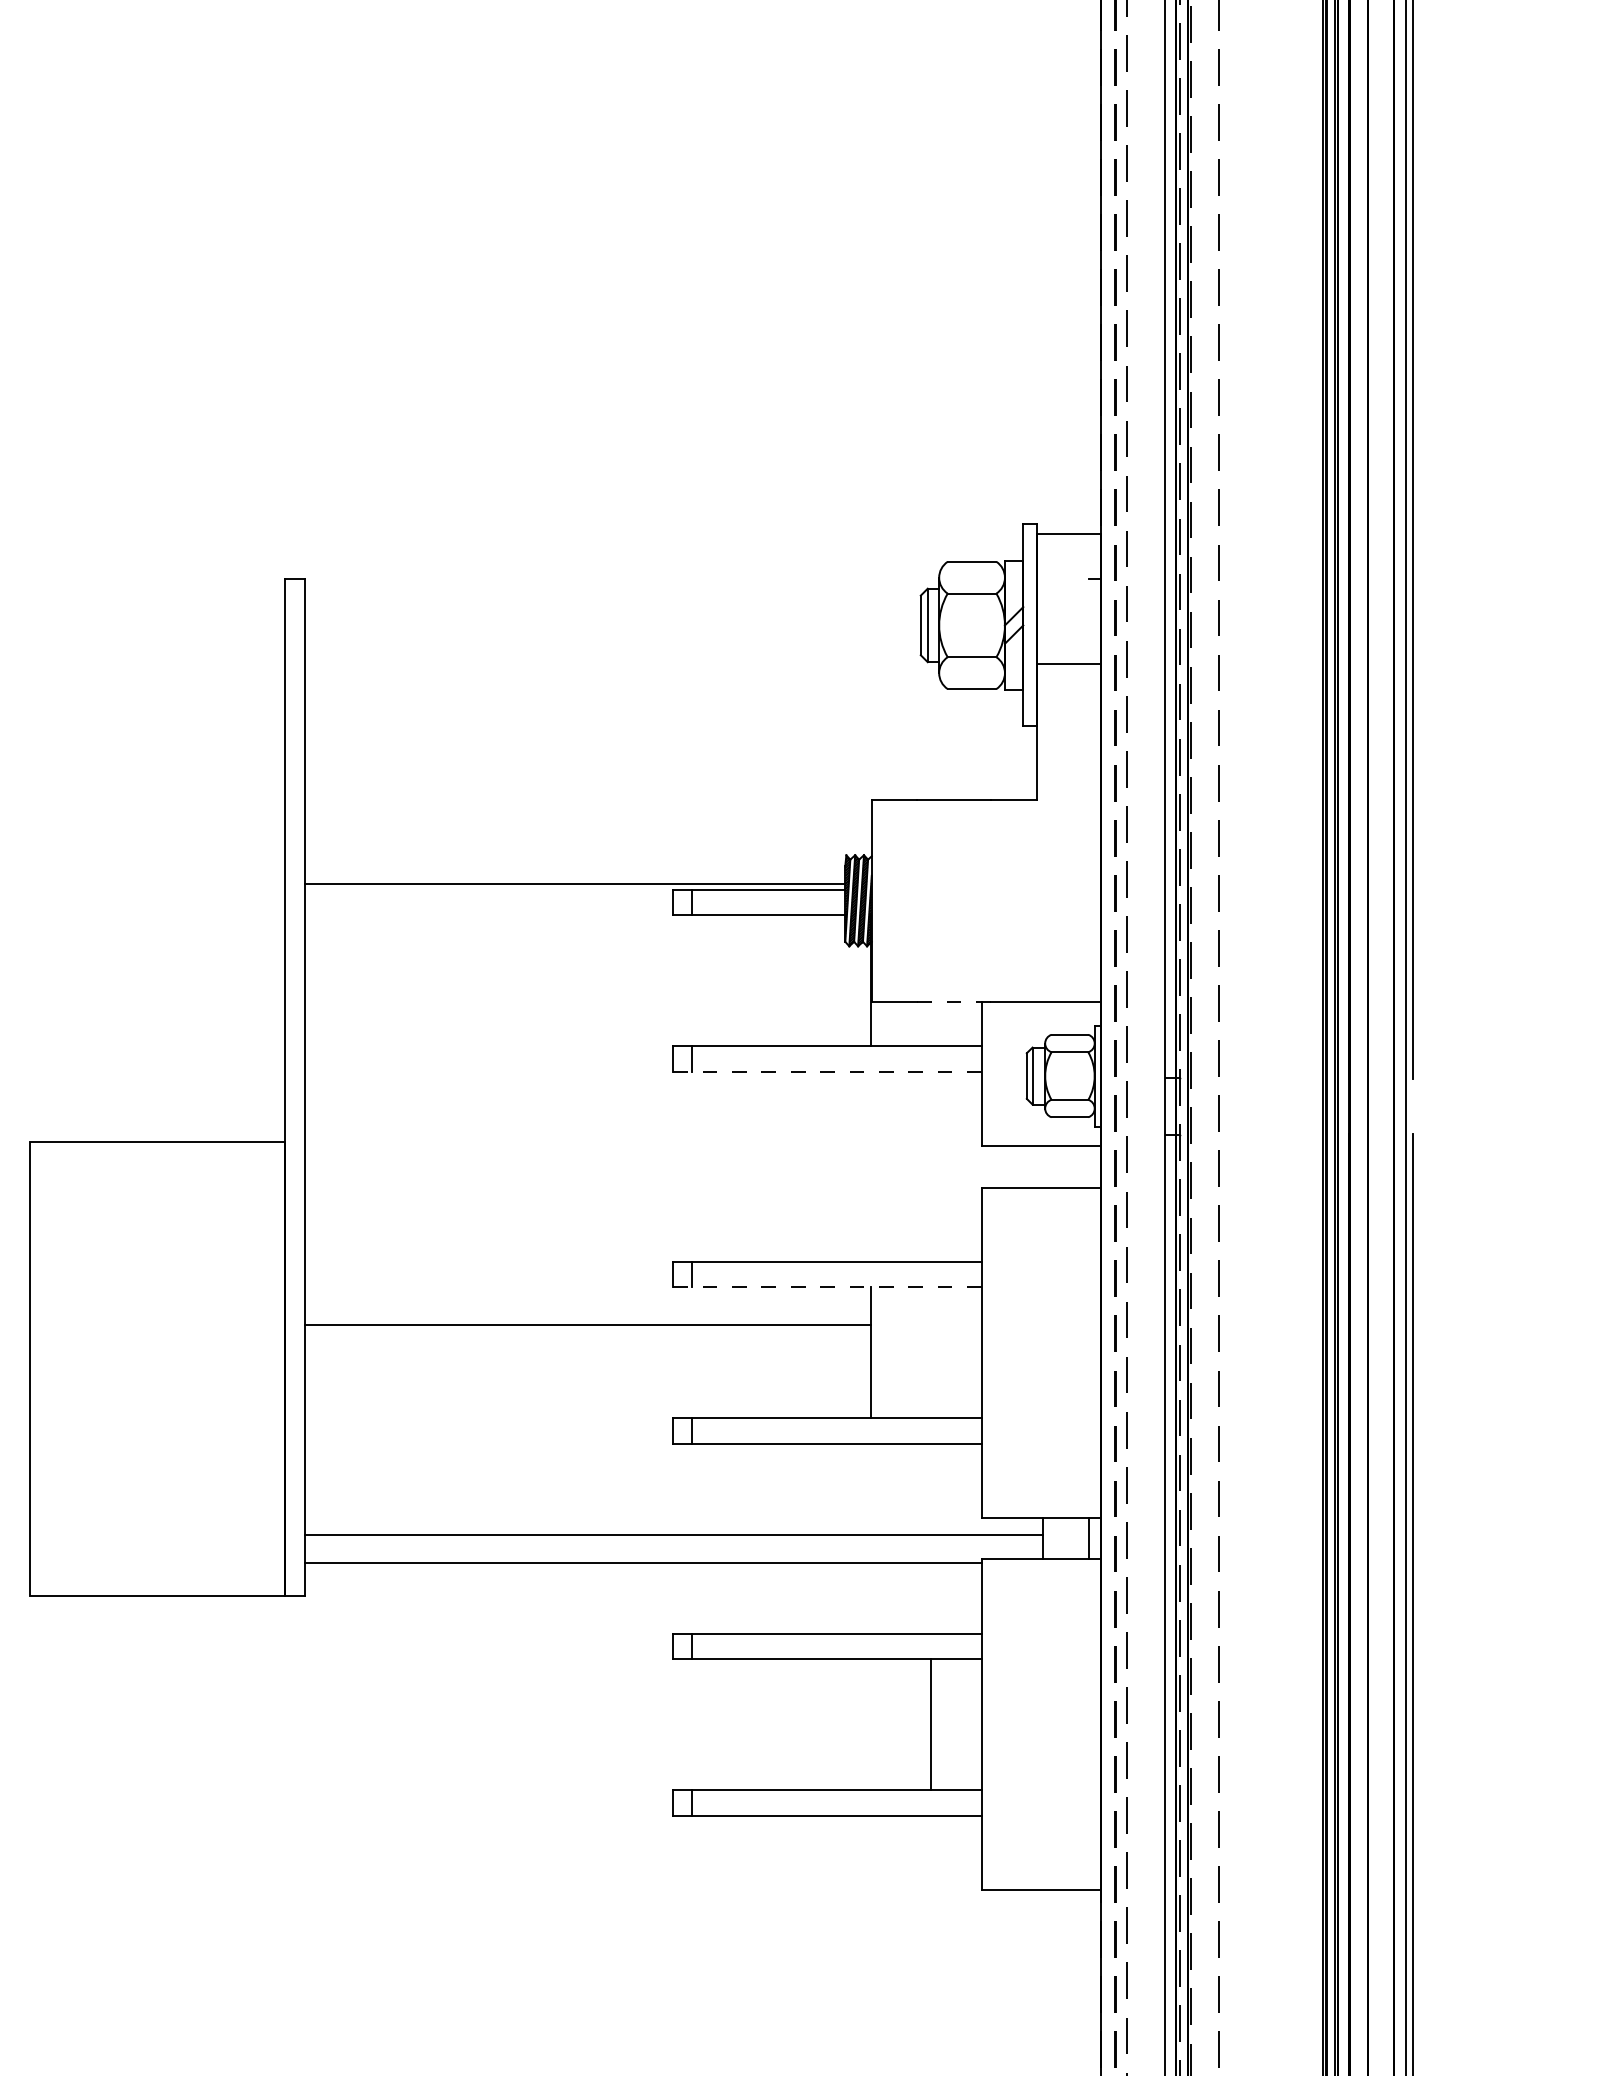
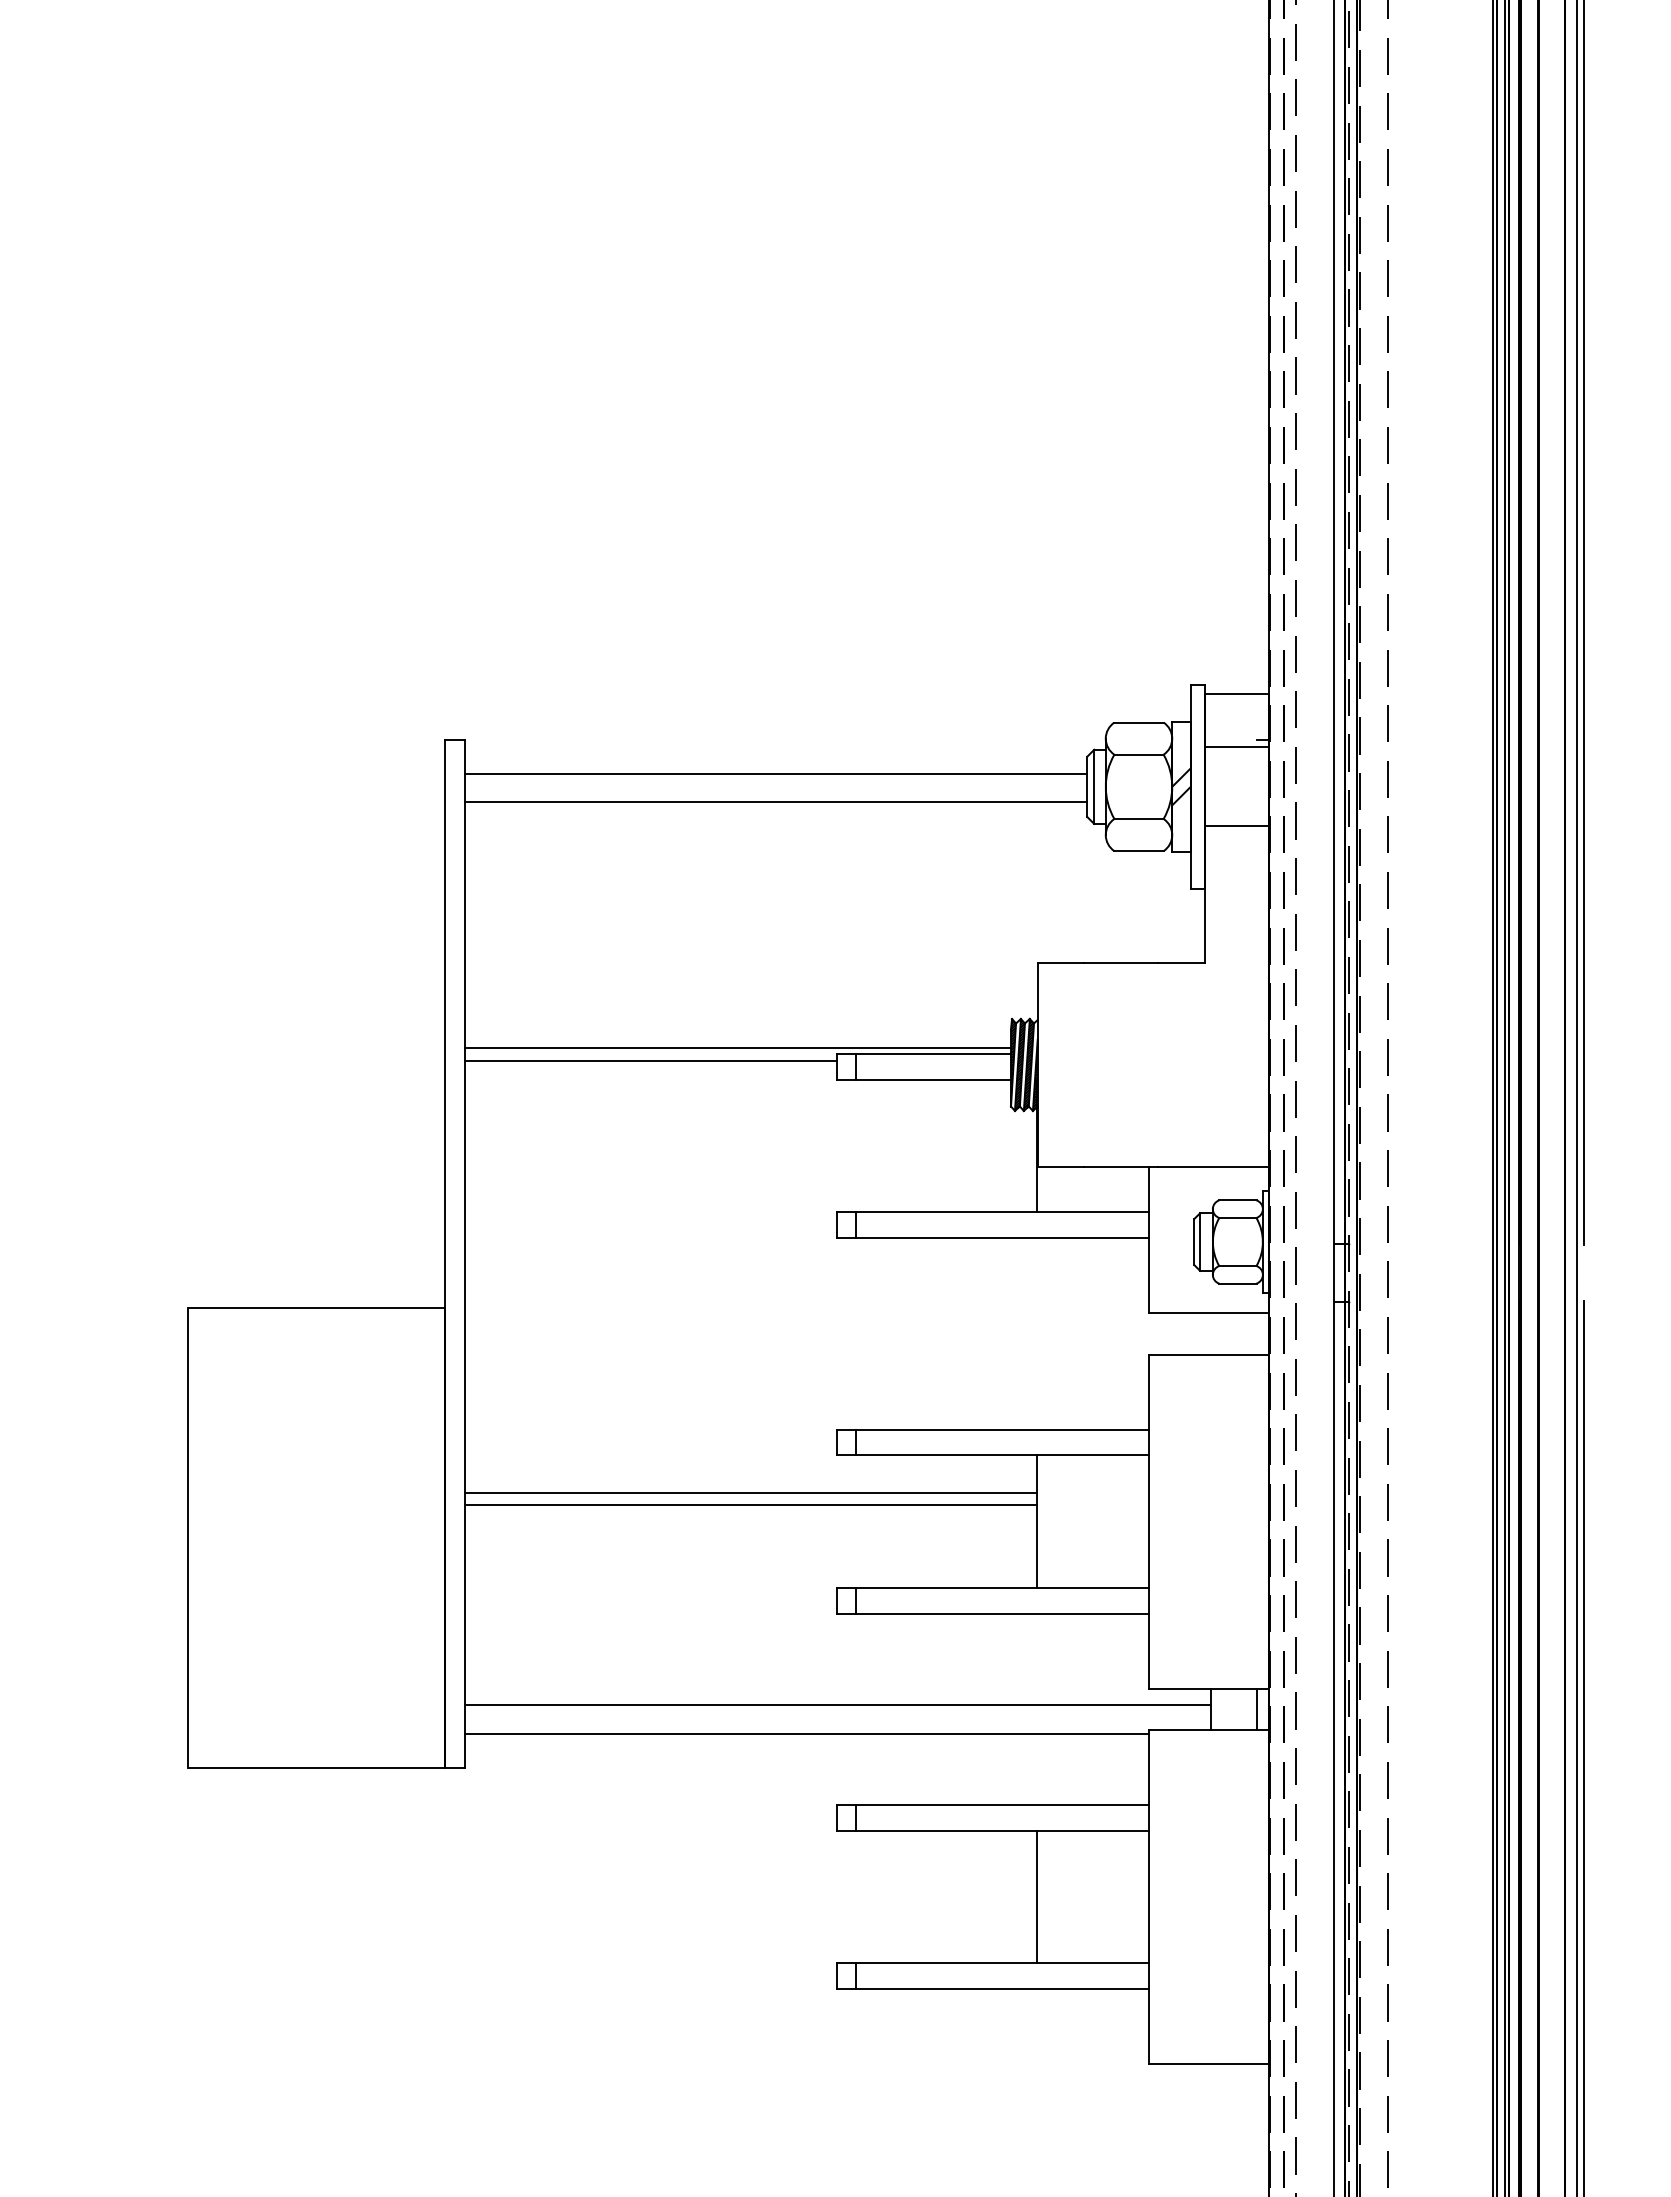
line: (1068, 586) -> (1236, 747), added
line: (612, 612) -> (775, 773), added
line: (612, 639) -> (775, 801), added
line: (488, 896) -> (650, 1060), added
line: (953, 1001) -> (1120, 1166), dashed -> solid
line: (828, 1072) -> (993, 1238), dashed -> solid
line: (828, 1287) -> (993, 1455), dashed -> solid
line: (587, 1336) -> (750, 1505), added
line: (930, 1723) -> (1036, 1896), moved

